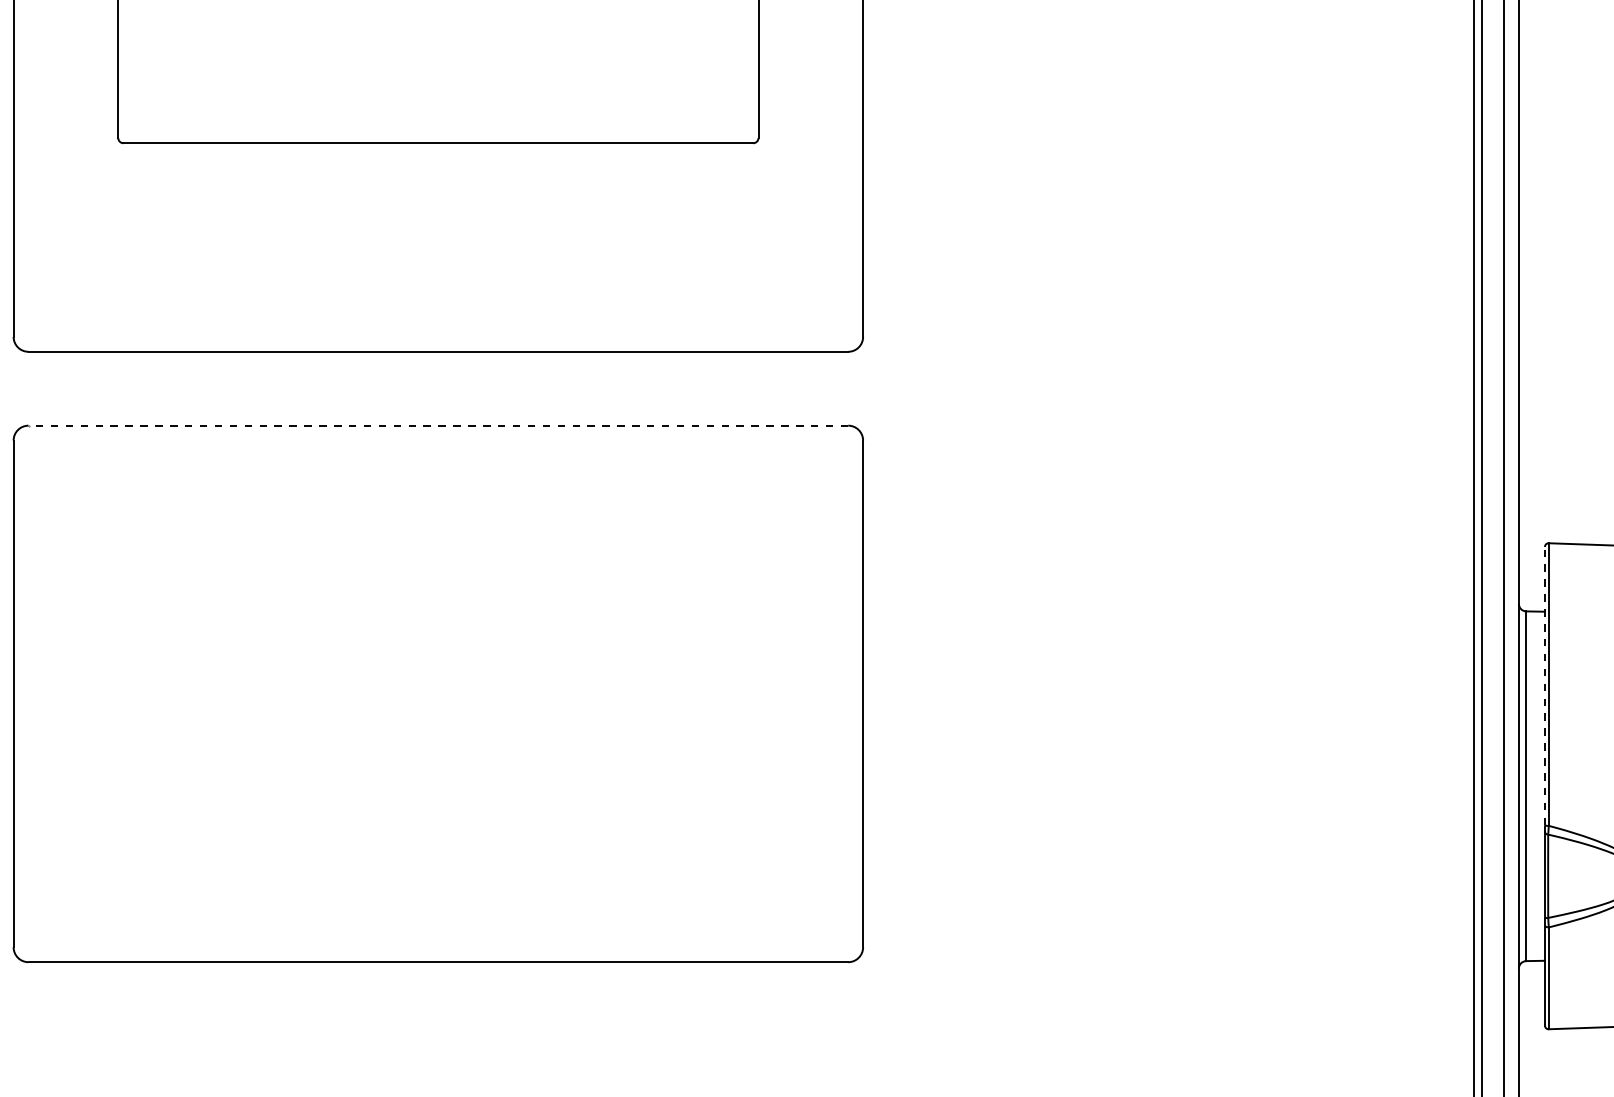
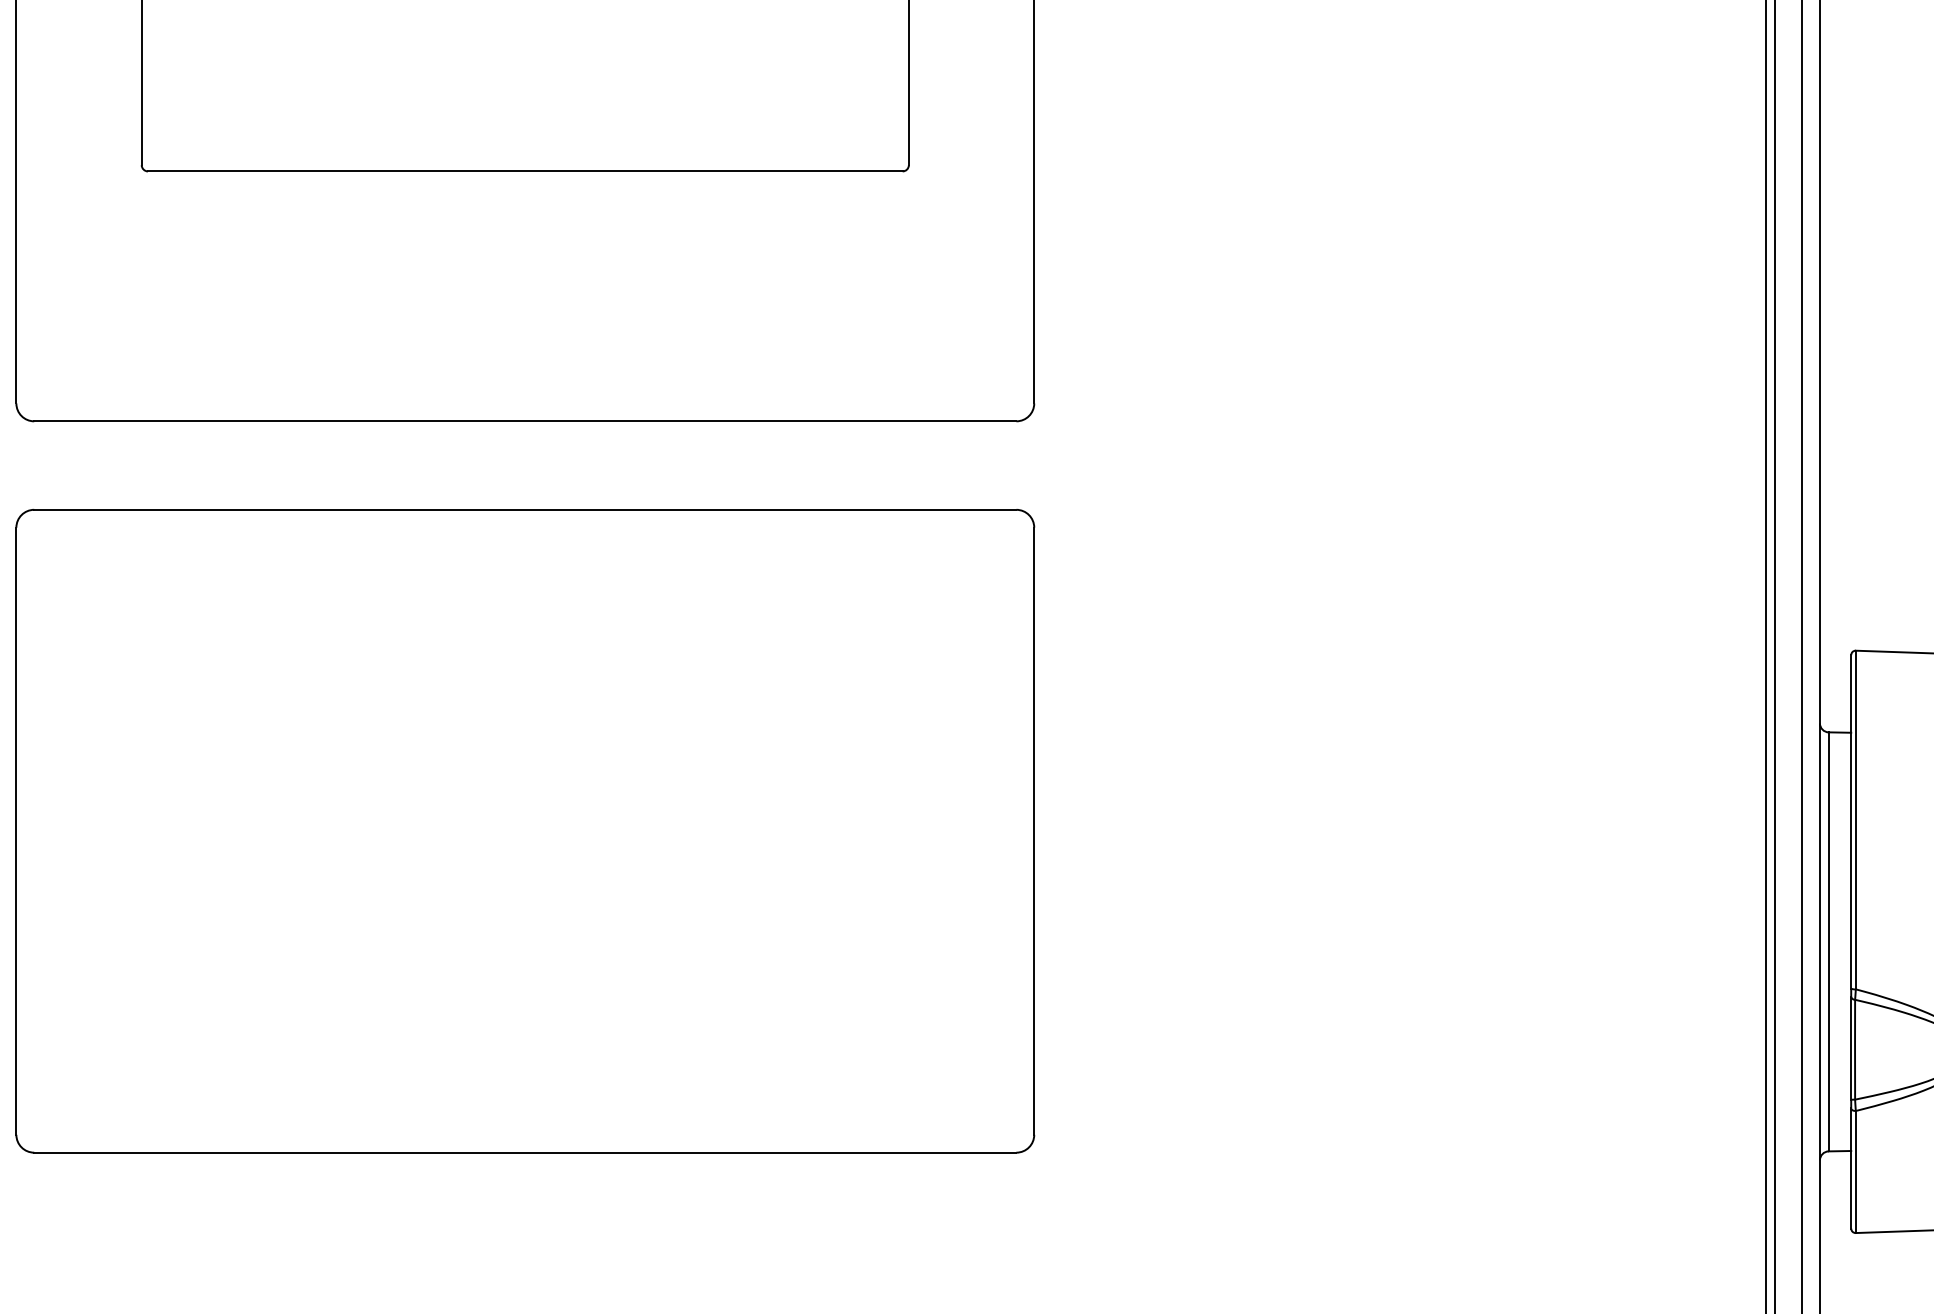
line: (437, 425) -> (524, 509), dashed -> solid
line: (1545, 685) -> (1851, 821), dashed -> solid

